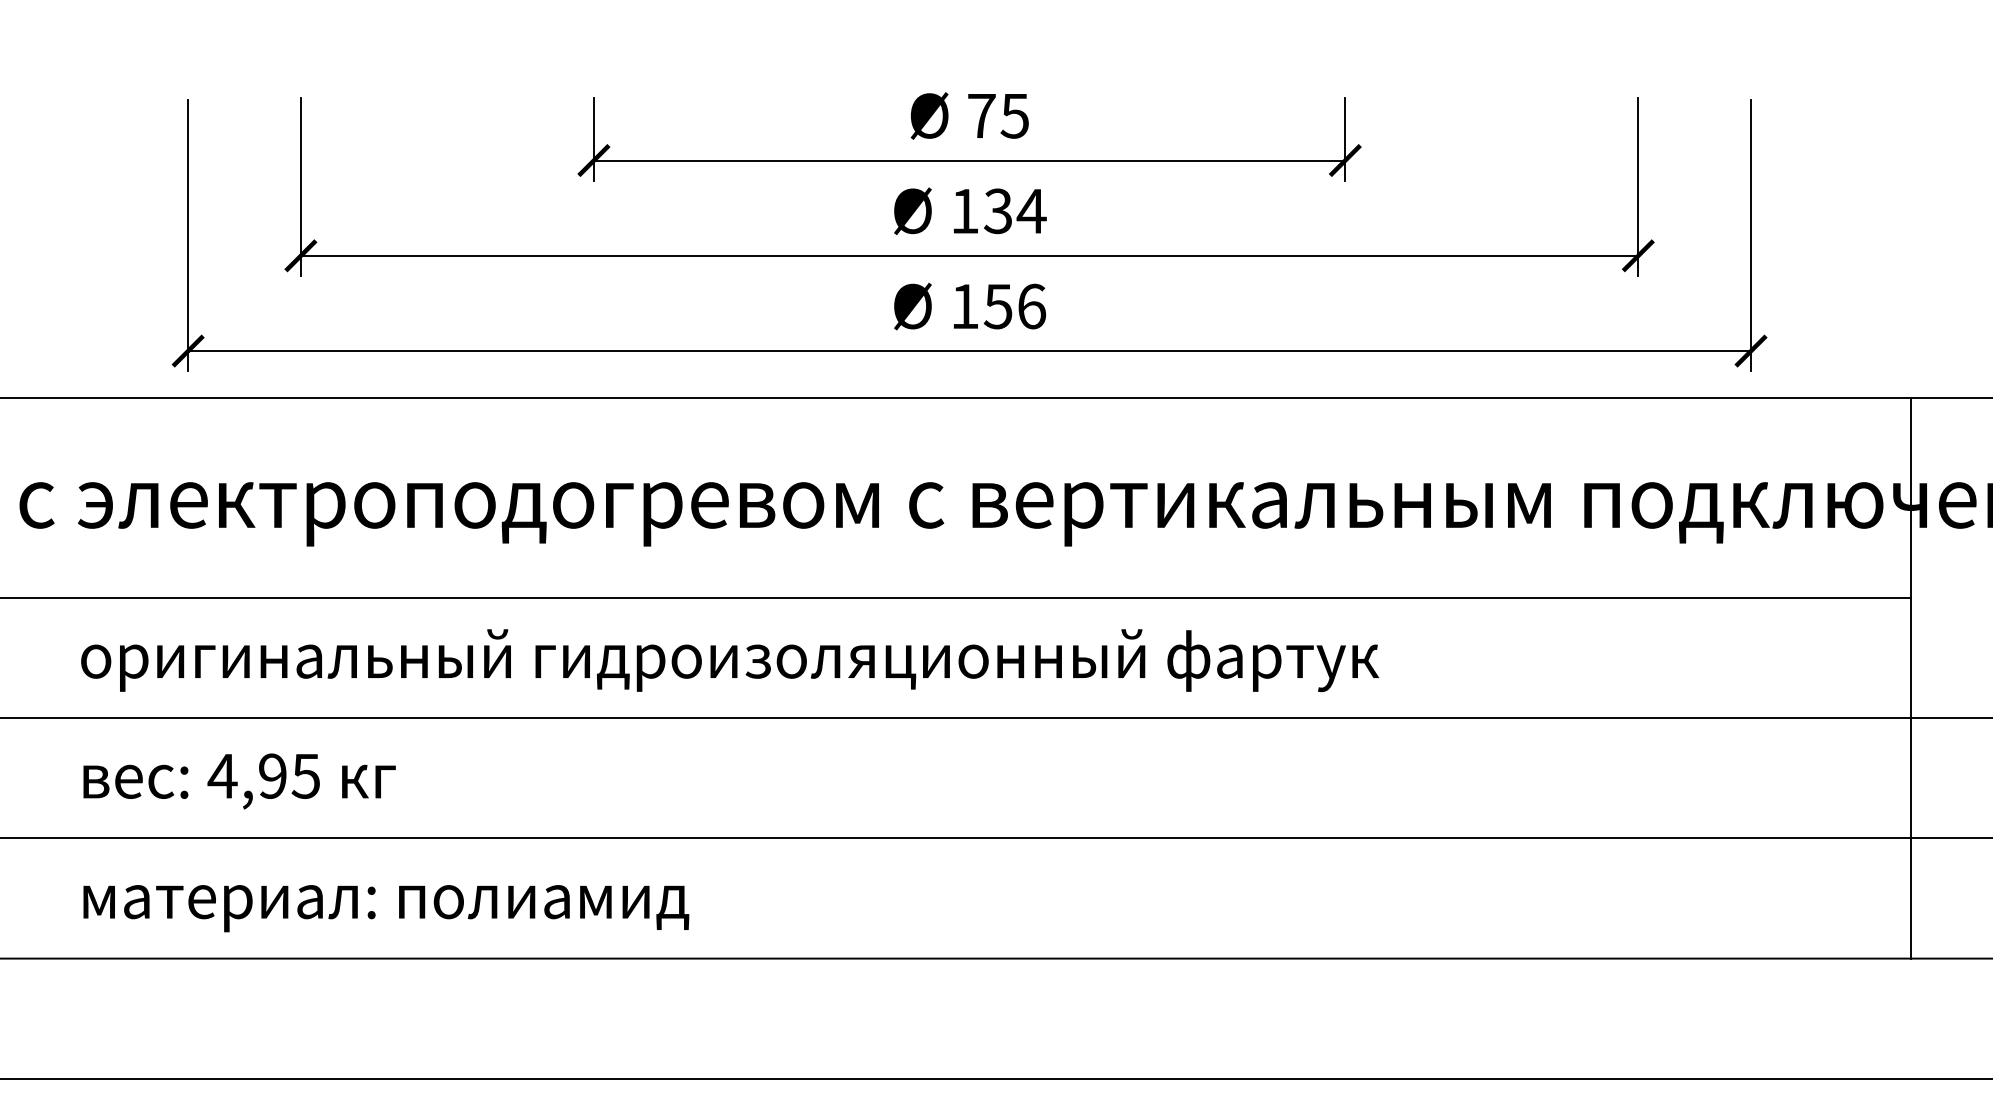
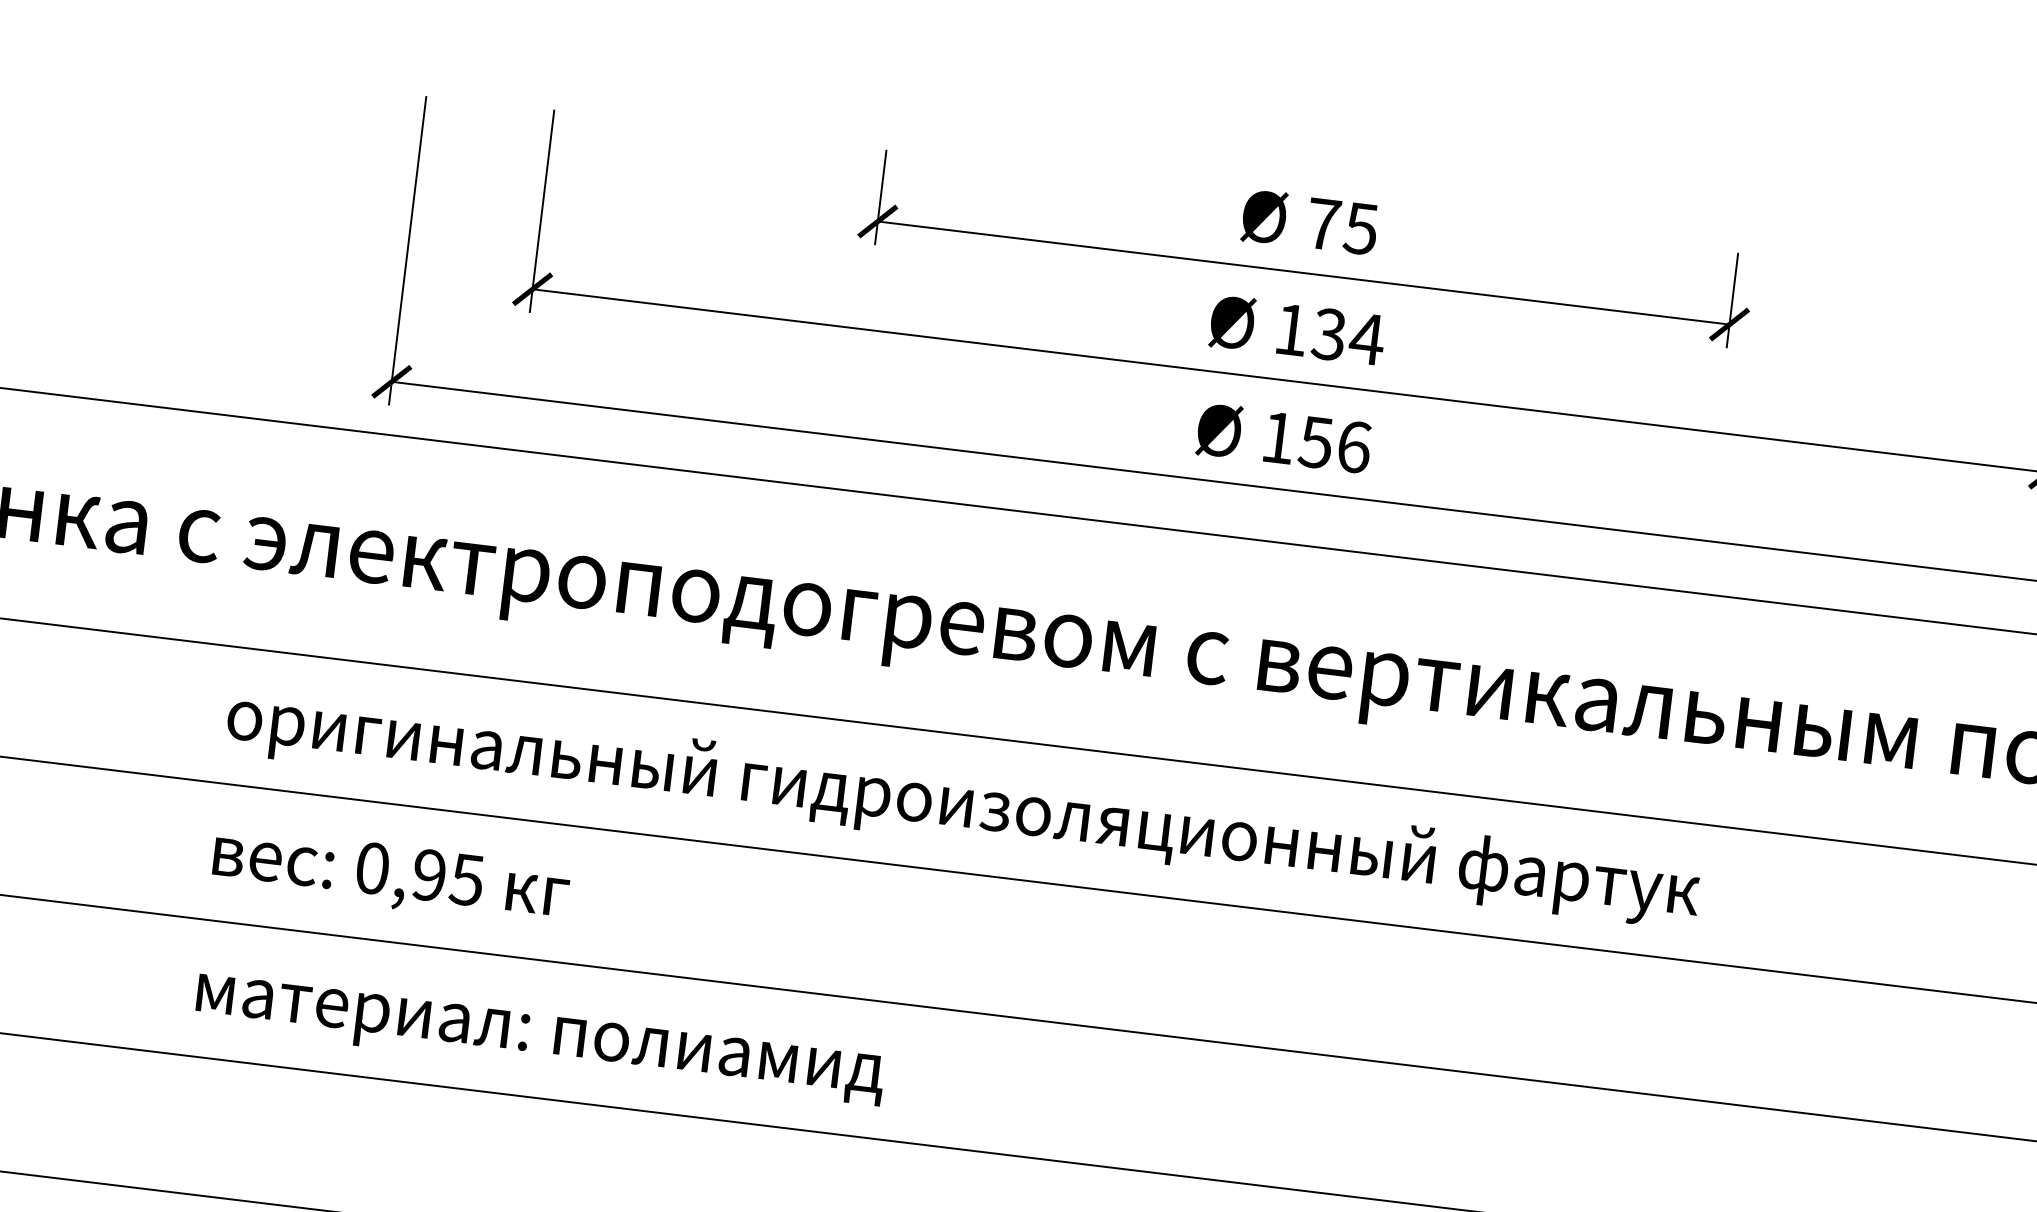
text: (222, 775) -> (372, 867), 4,95 -> 0,95

